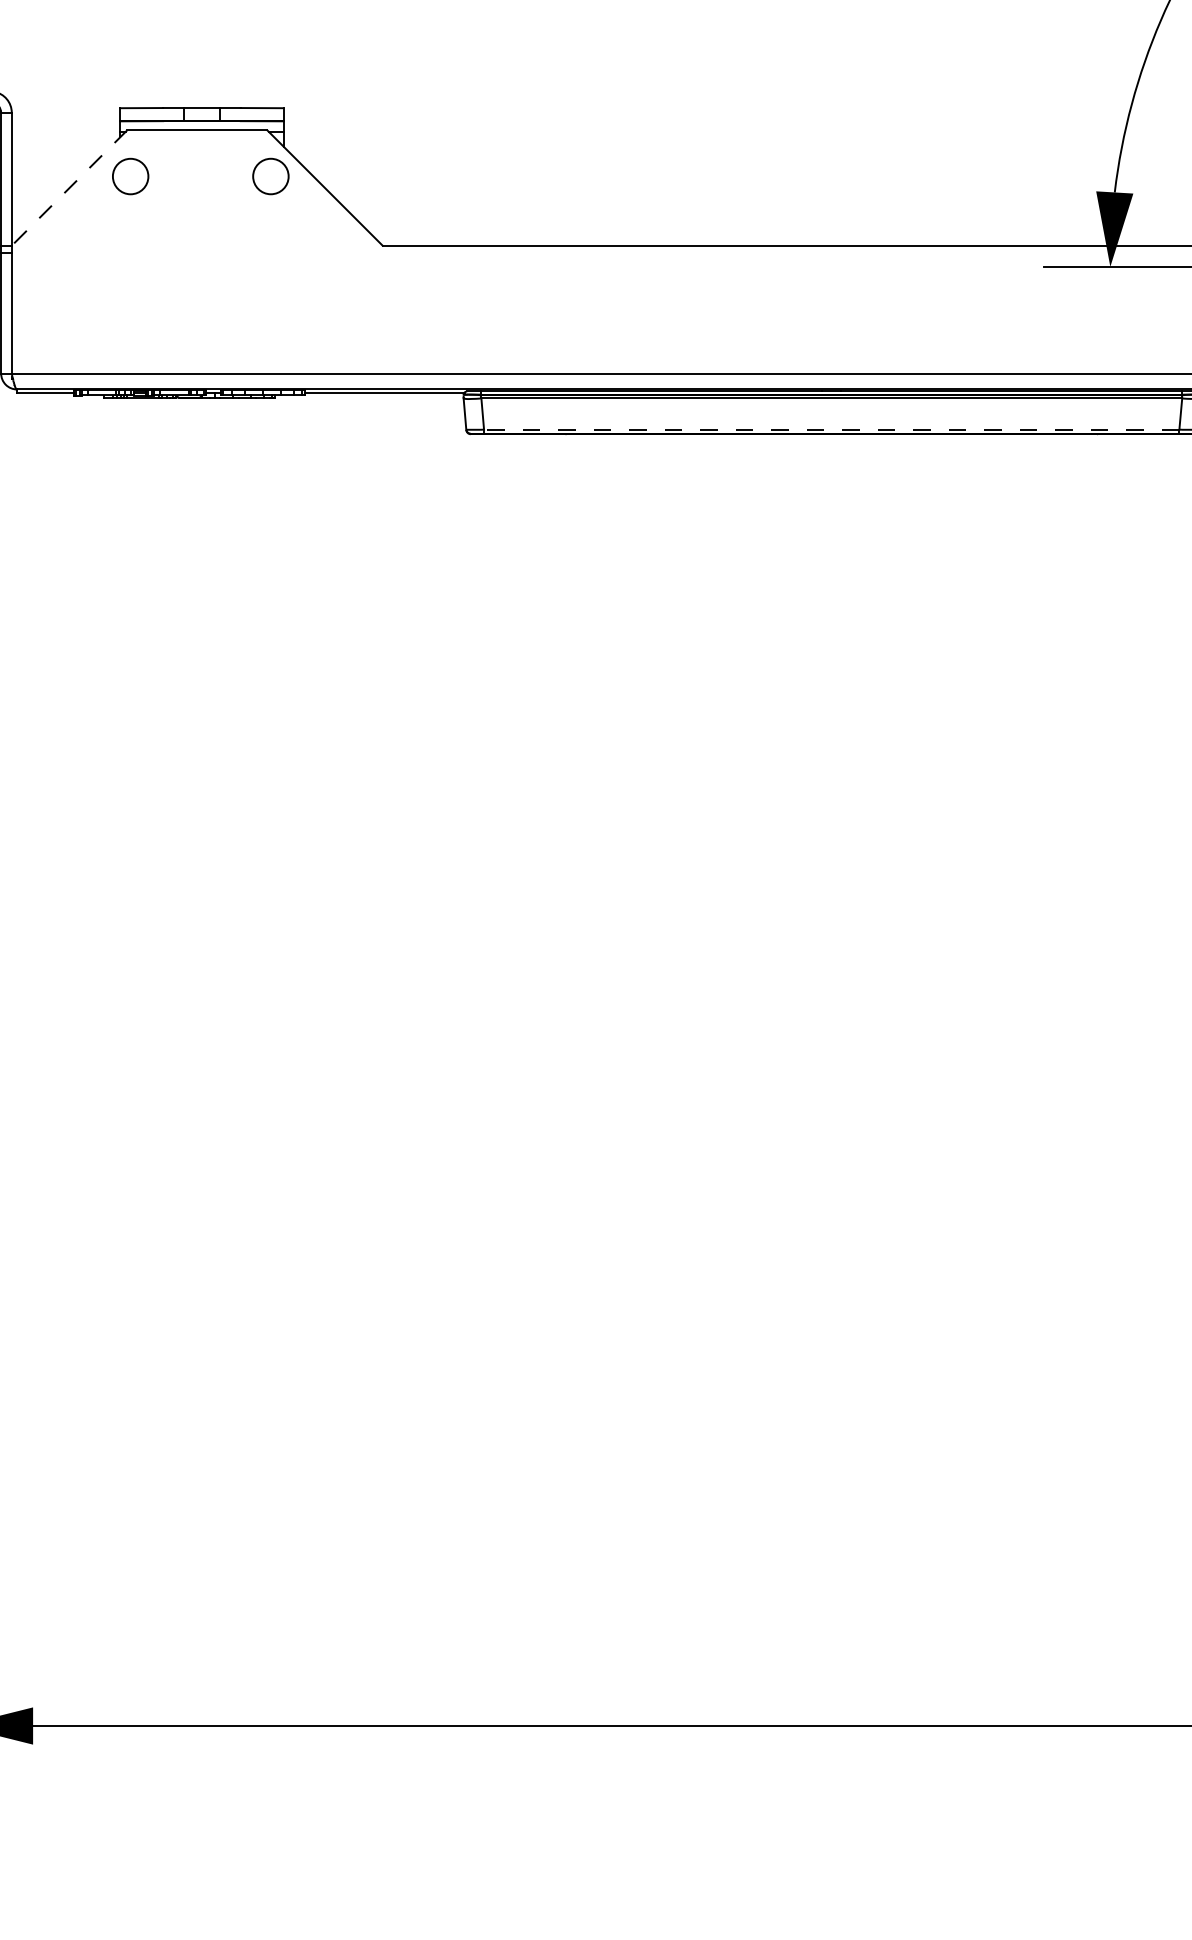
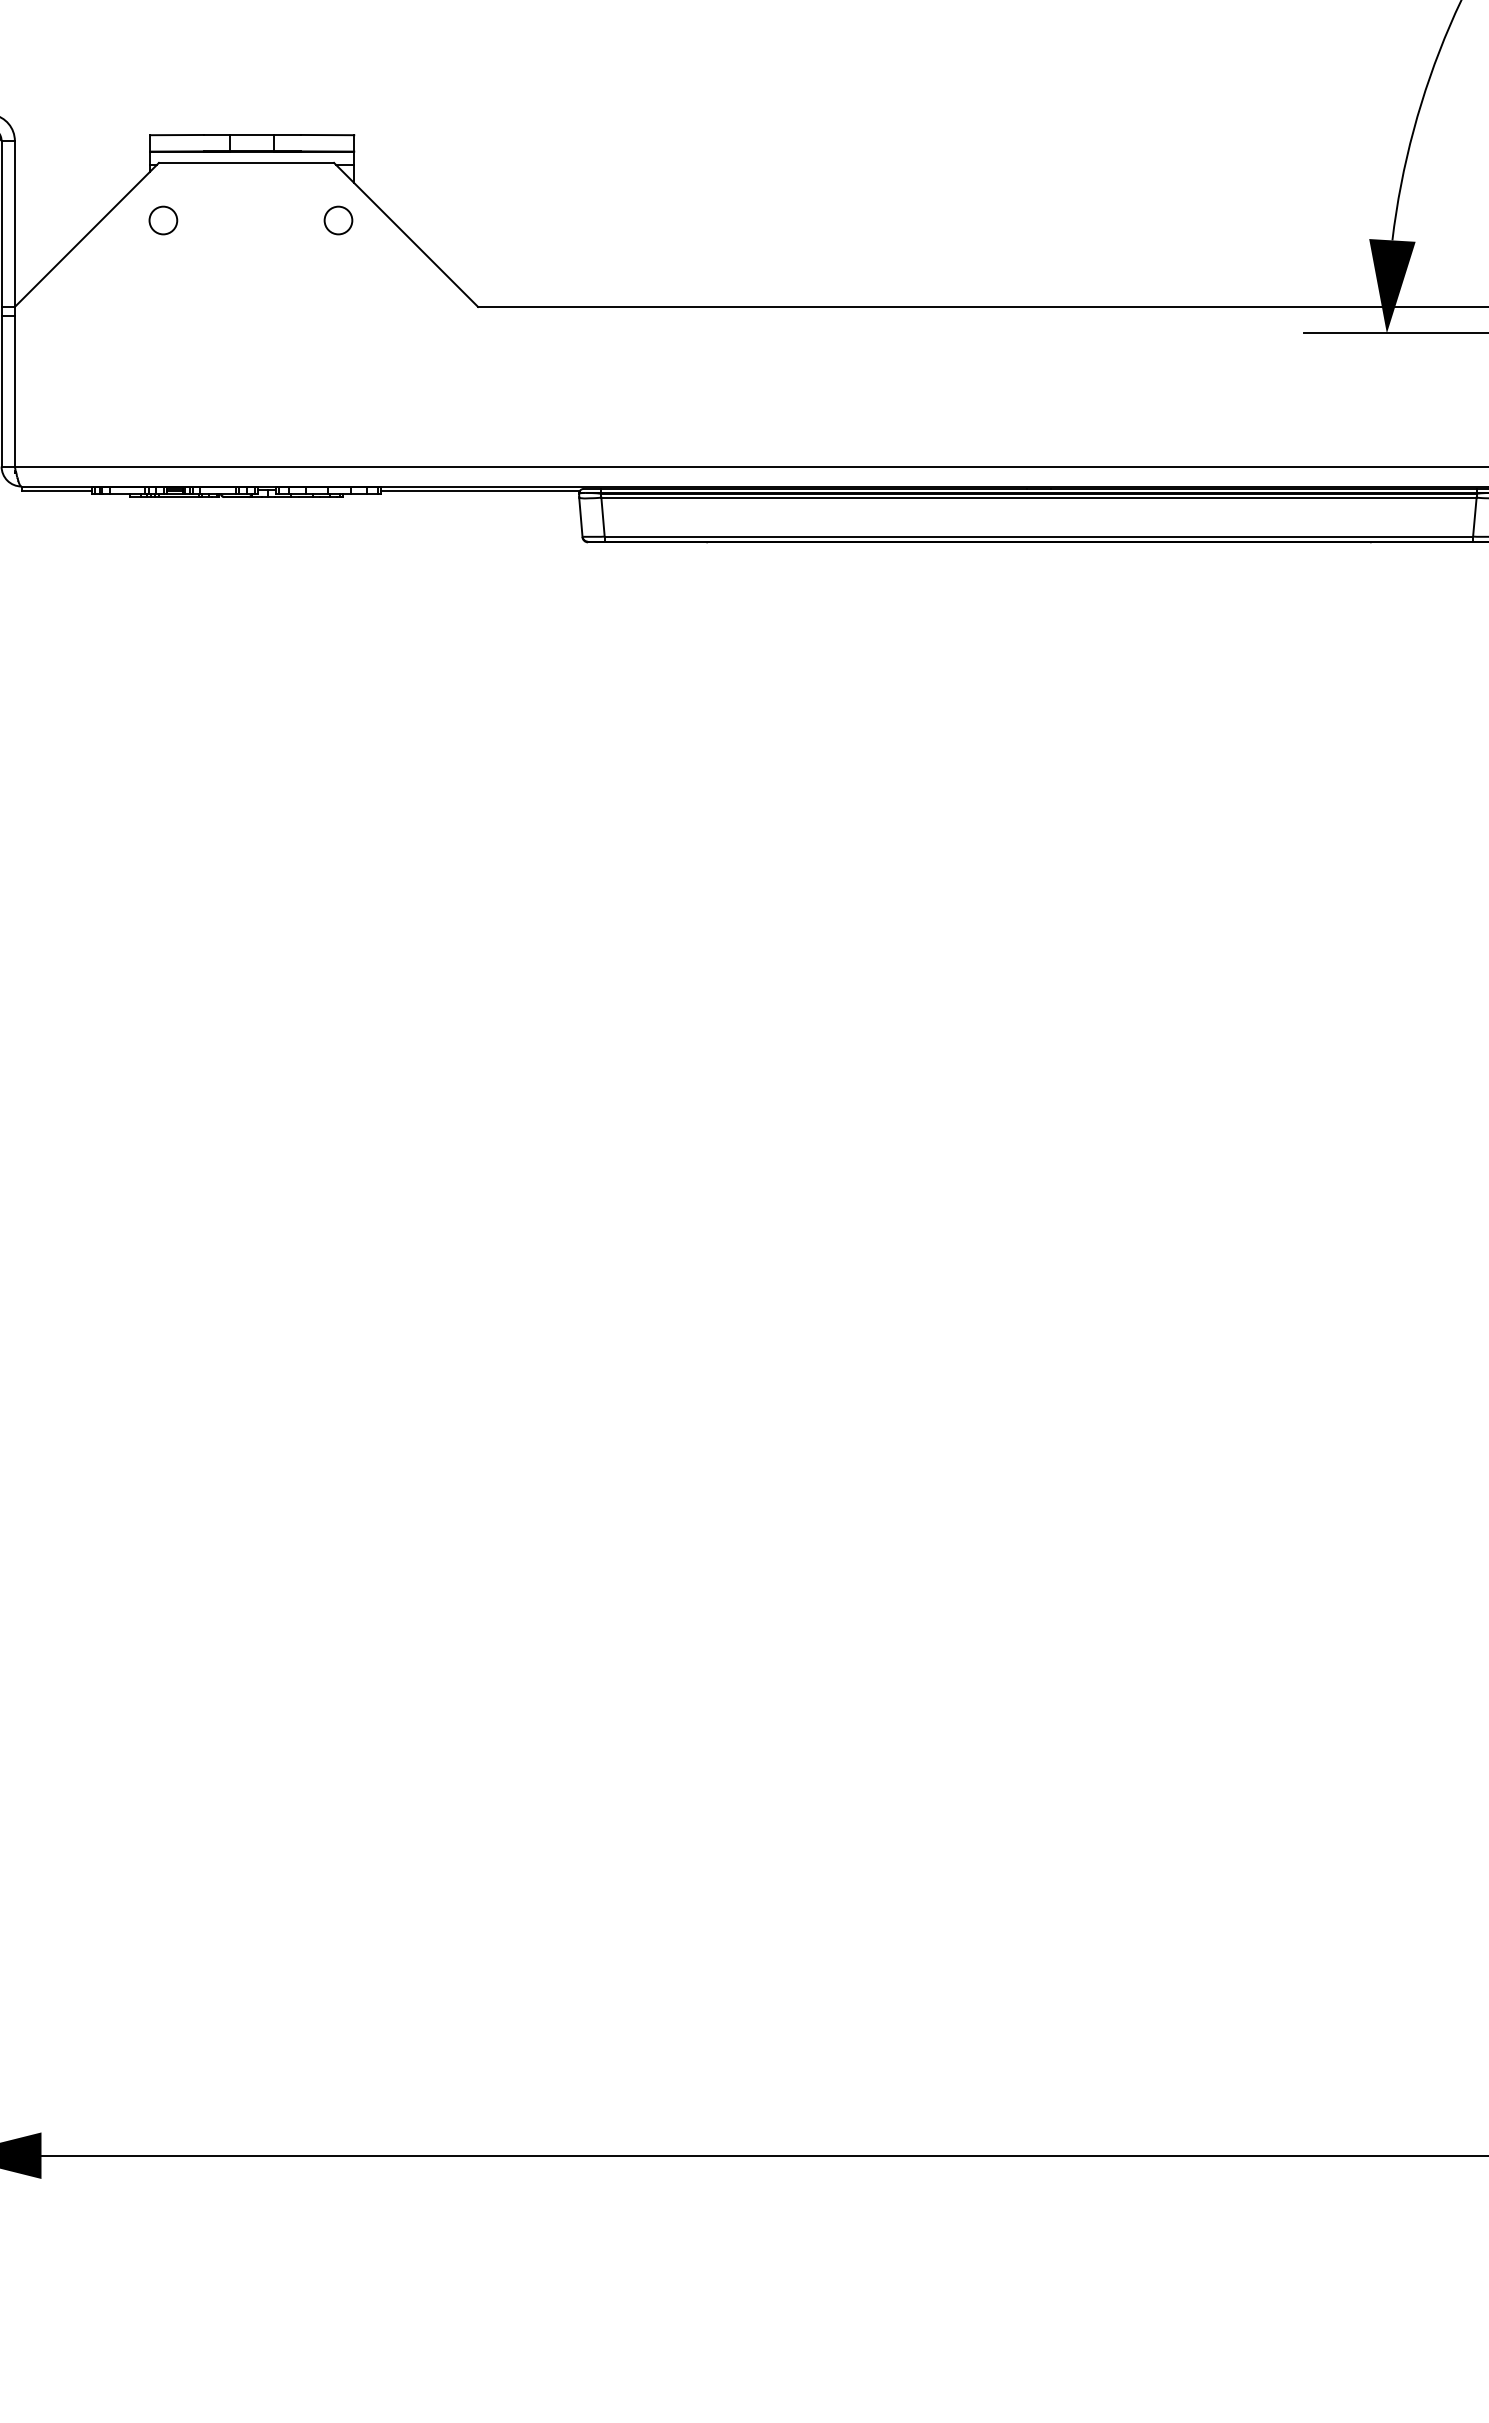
circle: (130, 176) -> (163, 220), size x0.62
circle: (270, 176) -> (338, 220), size x0.62
line: (69, 187) -> (86, 234), dashed -> solid
line: (831, 429) -> (1038, 536), dashed -> solid

